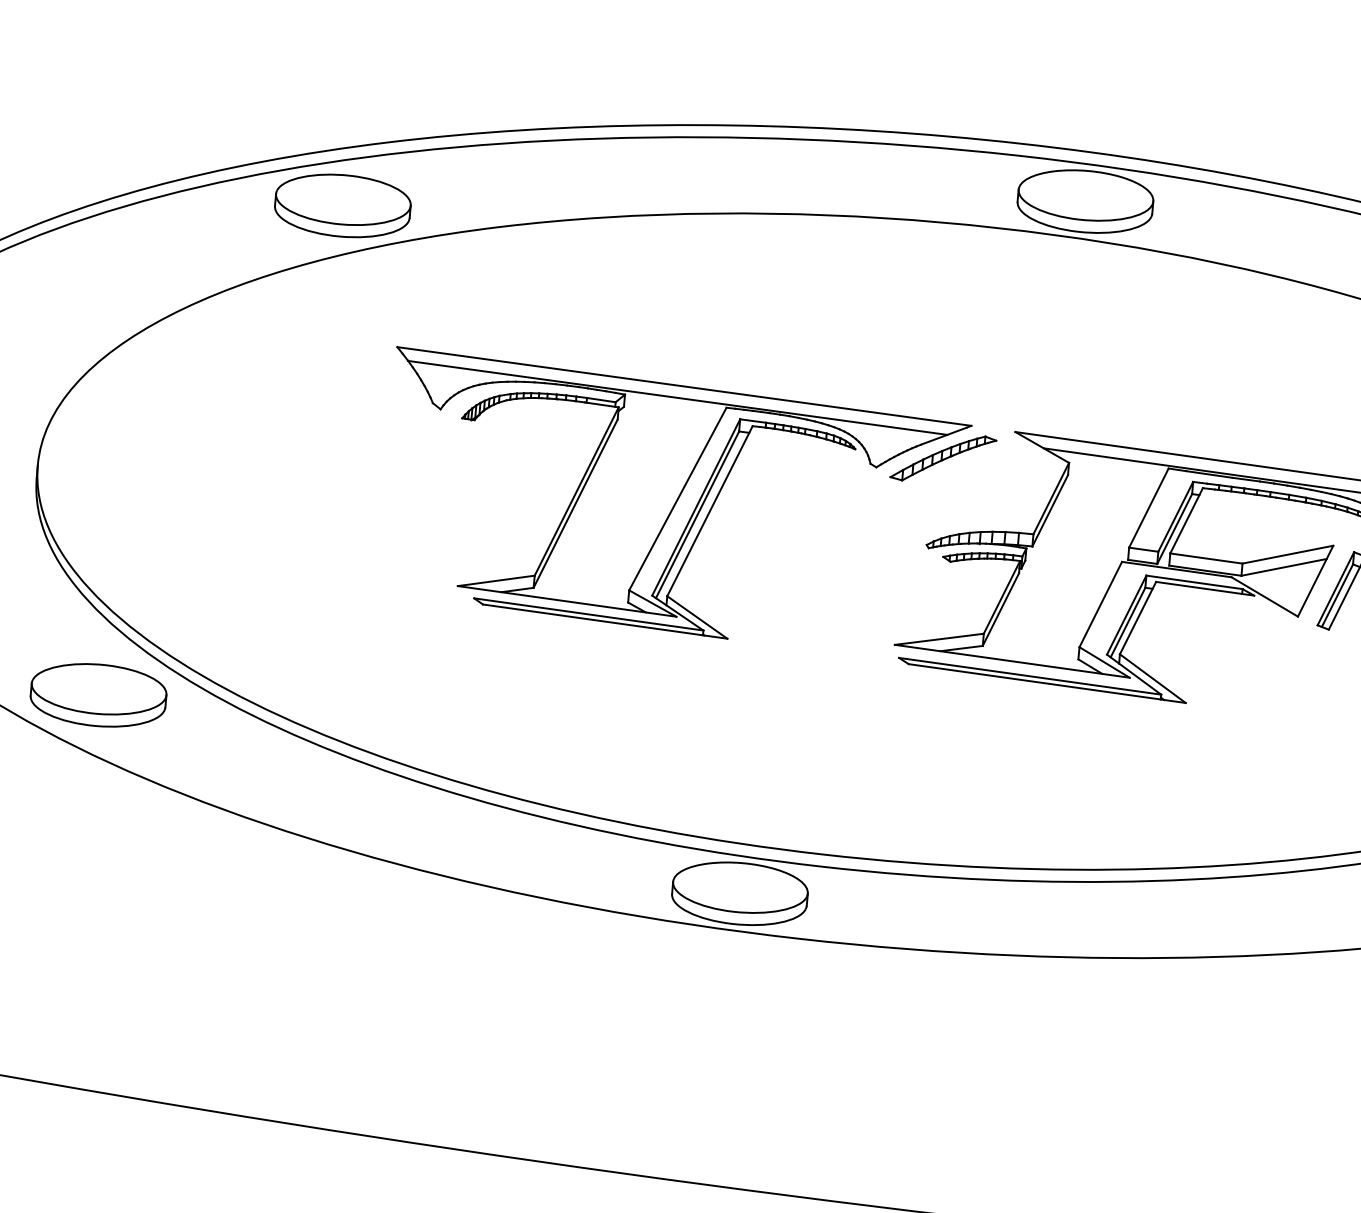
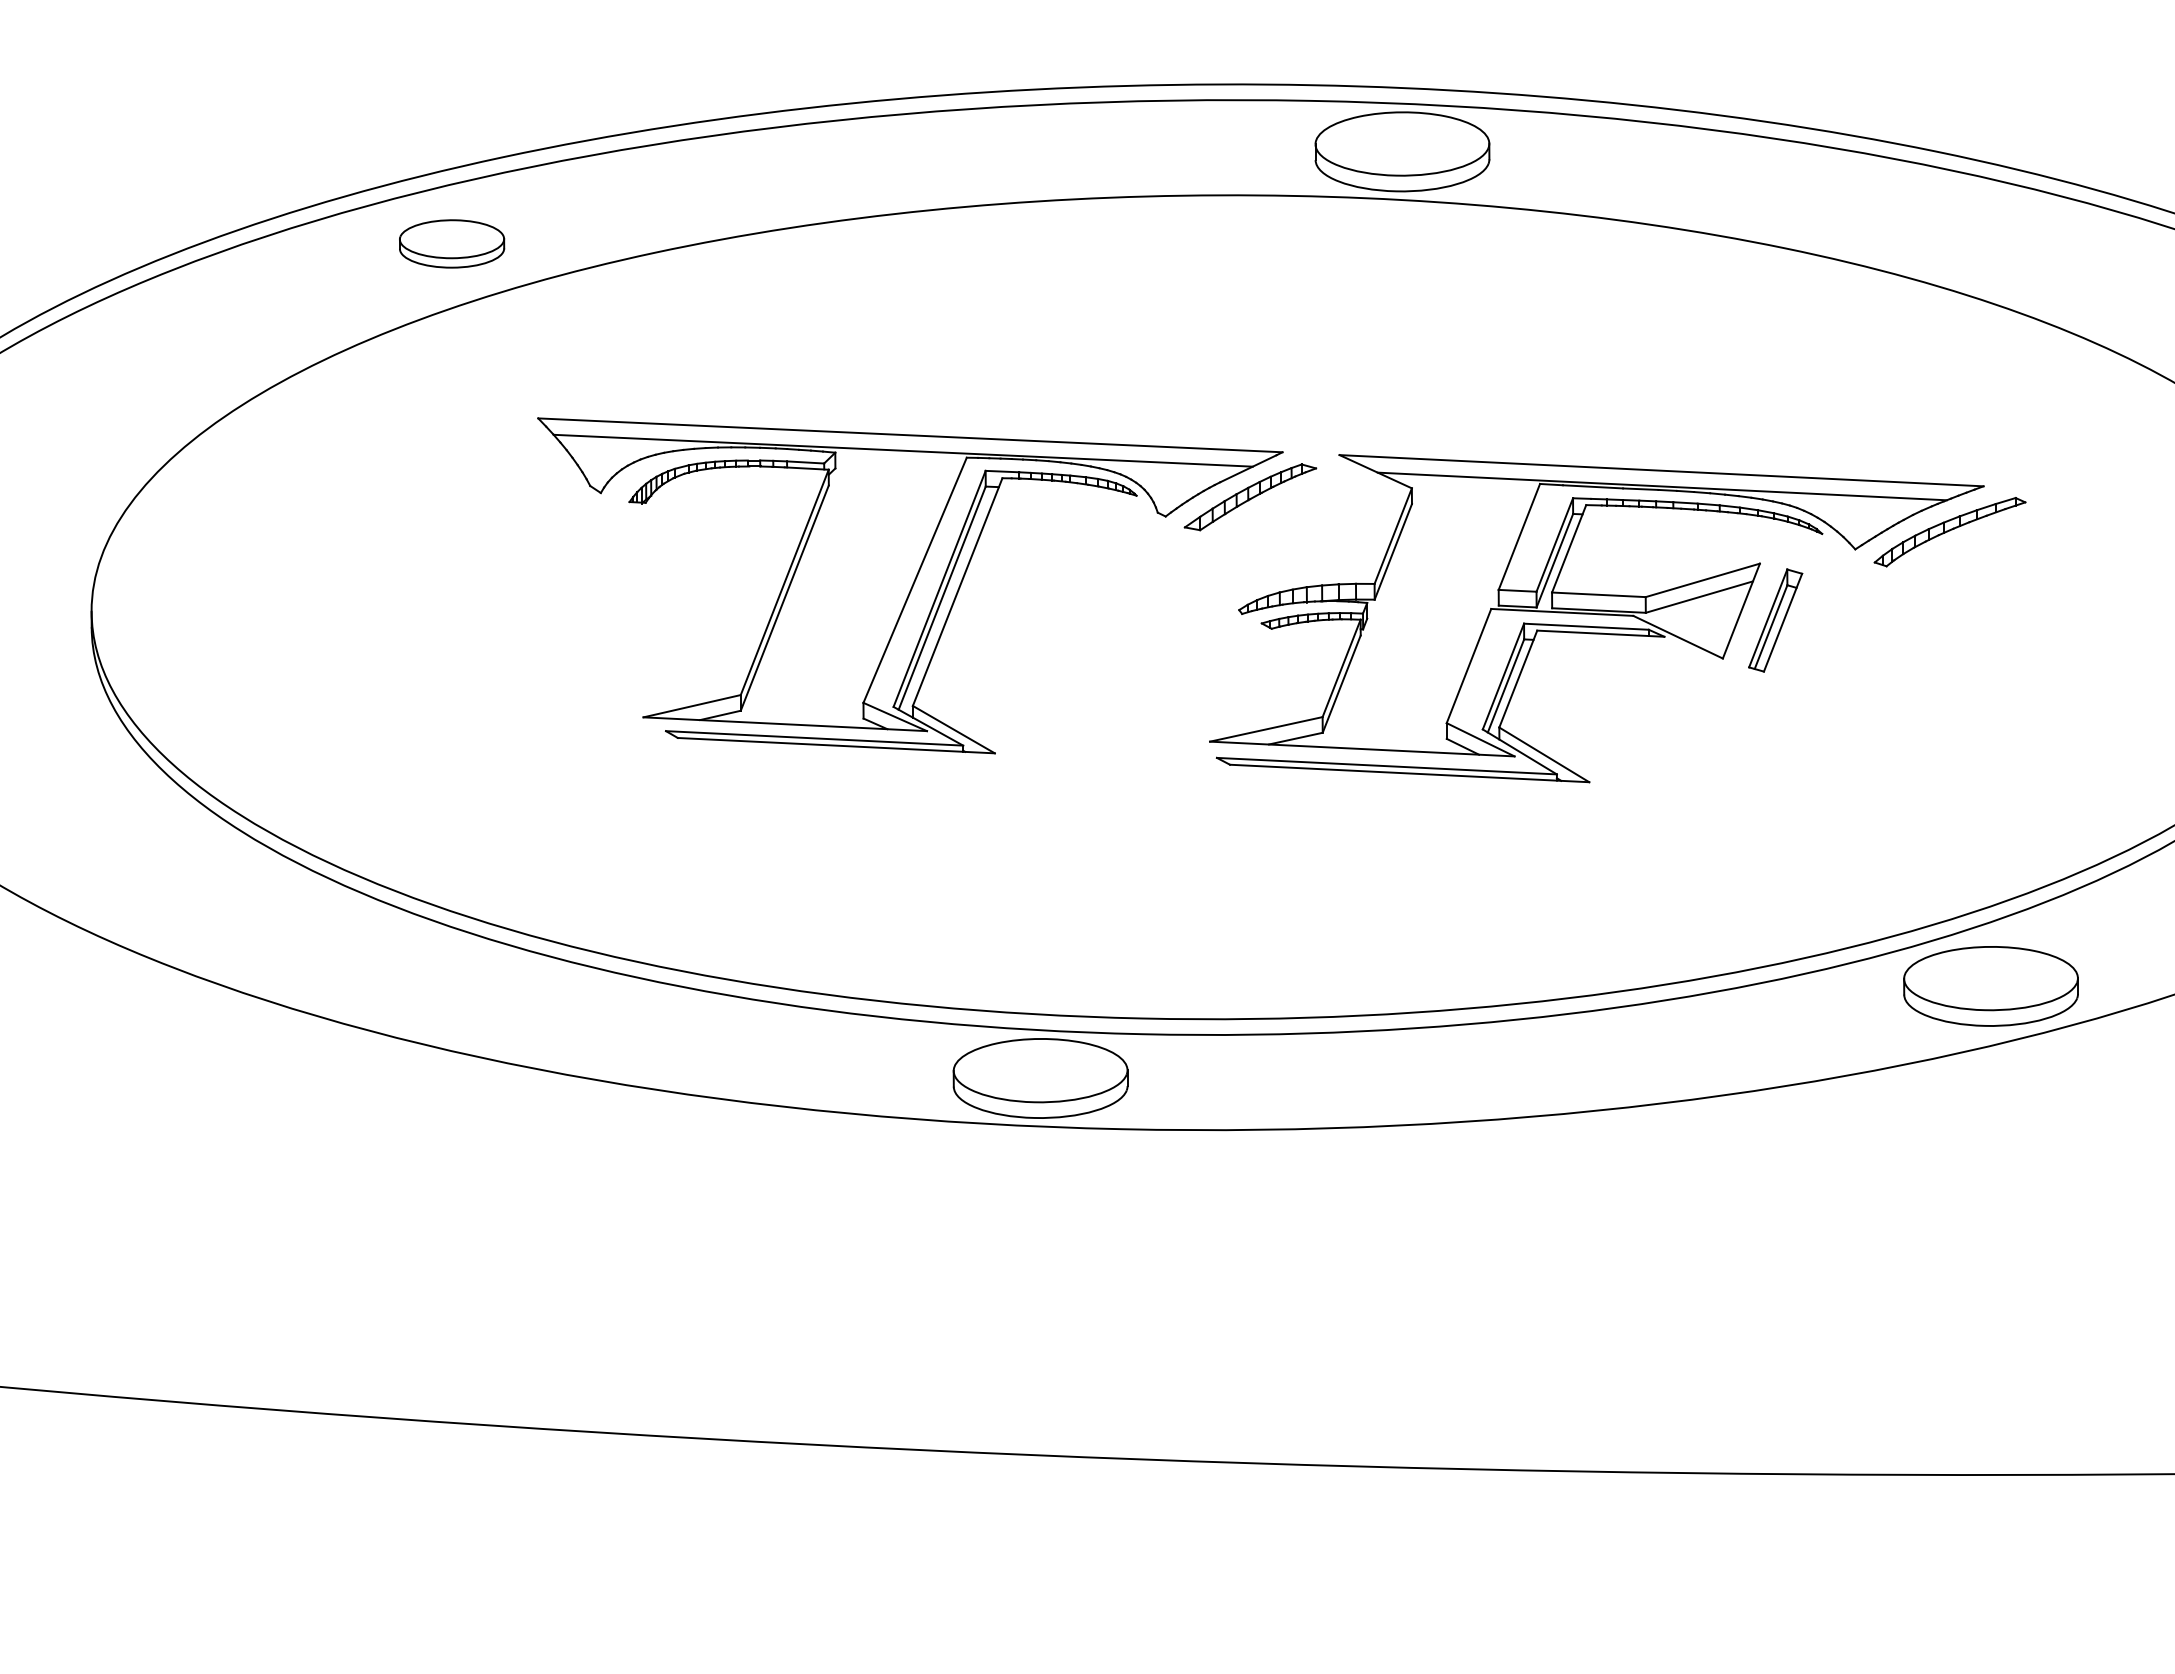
part: (342, 205) -> (451, 243), size x0.6
part: (98, 694) -> (196, 898), removed

